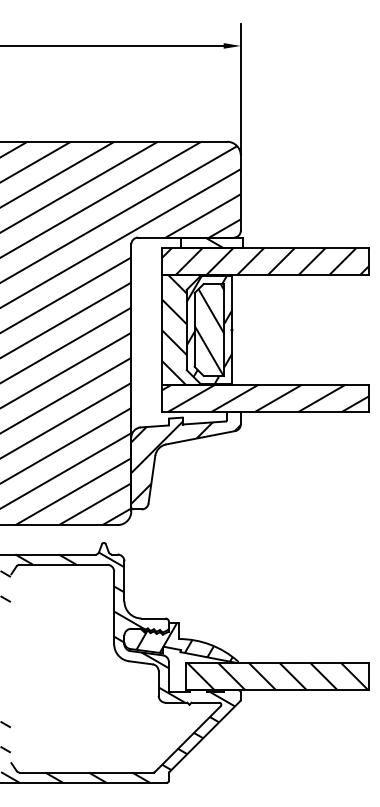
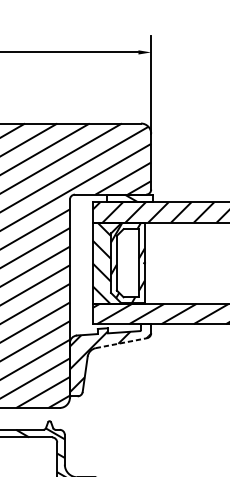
hatch: (209, 329) -> (127, 262), removed
line: (201, 437) -> (122, 342), solid -> dashed

